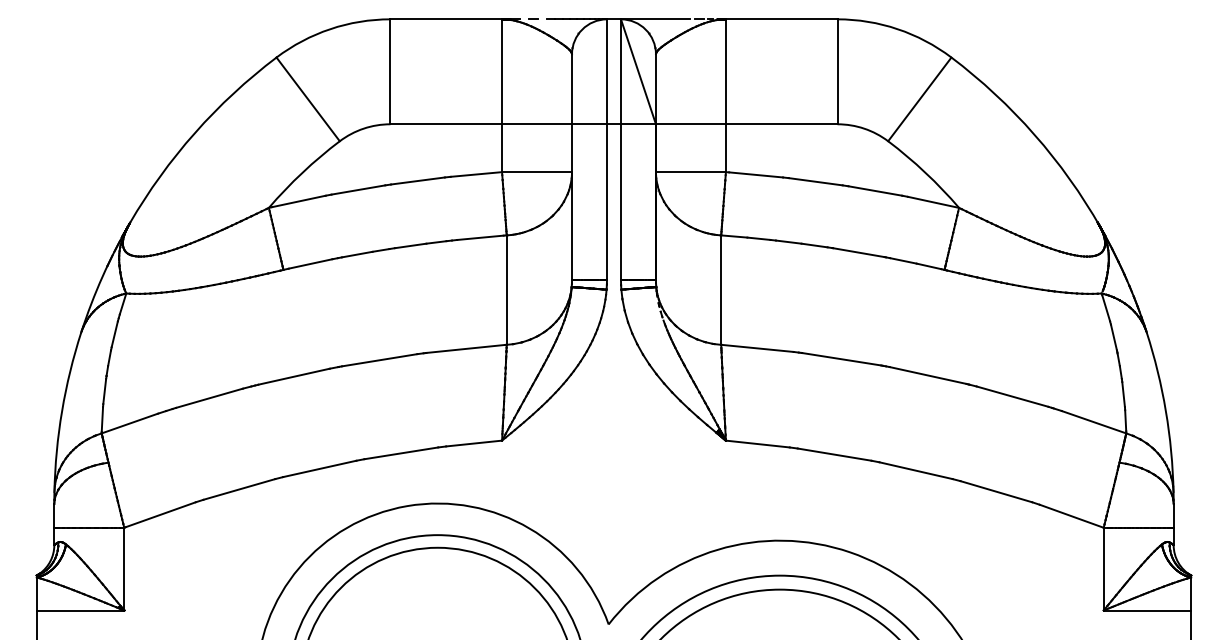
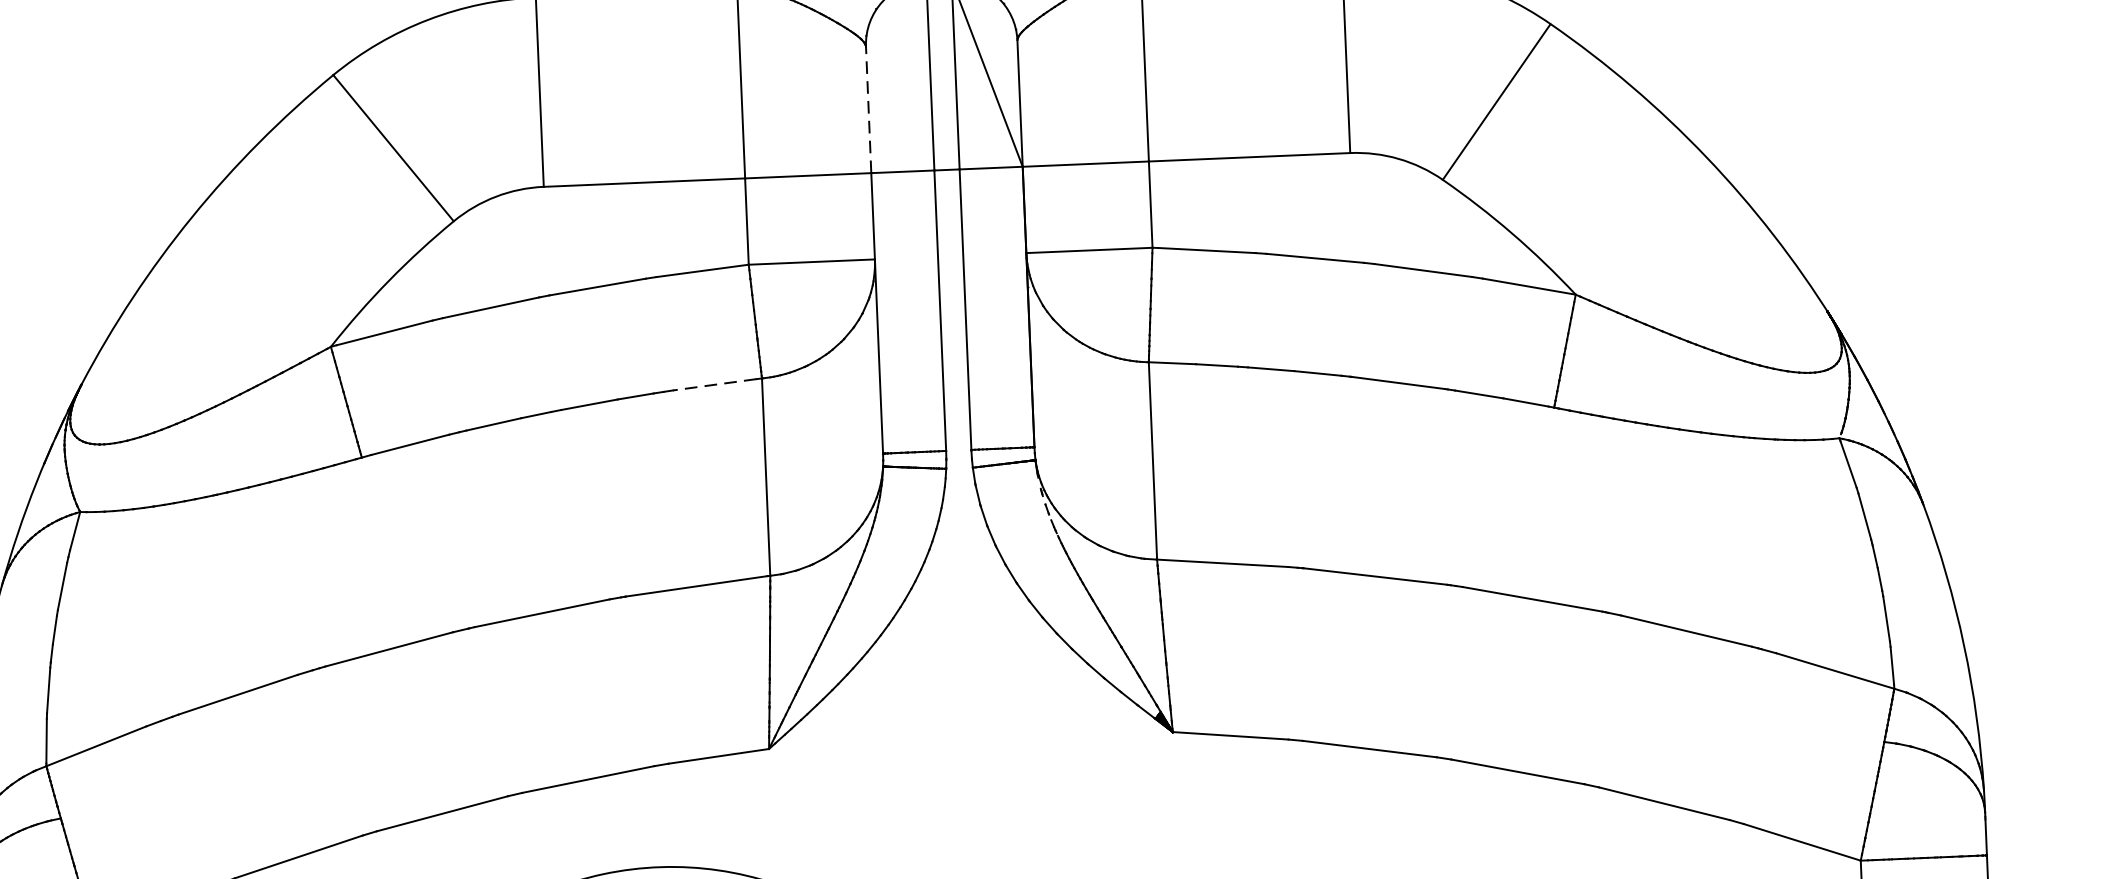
line: (572, 89) -> (869, 110), solid -> dashed
line: (479, 237) -> (712, 384), solid -> dashed

